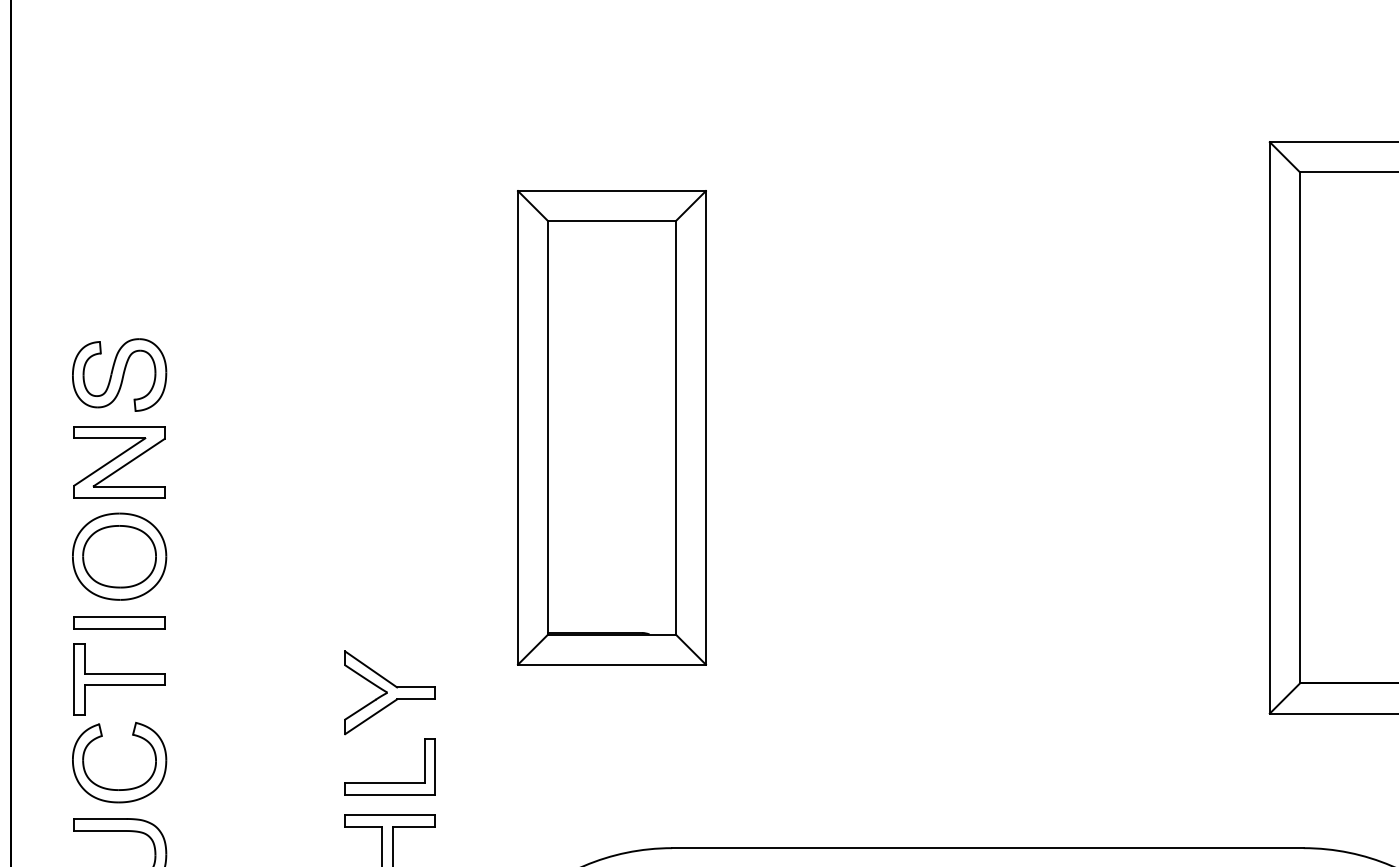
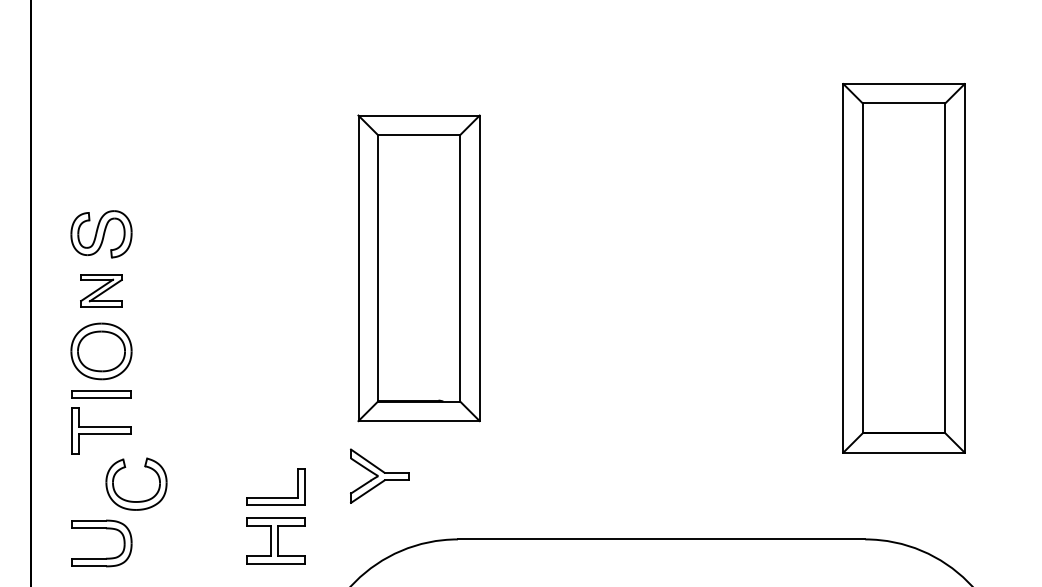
part: (119, 462) -> (101, 290), size x0.7
part: (389, 691) -> (379, 475), moved
part: (113, 787) -> (132, 500), moved

